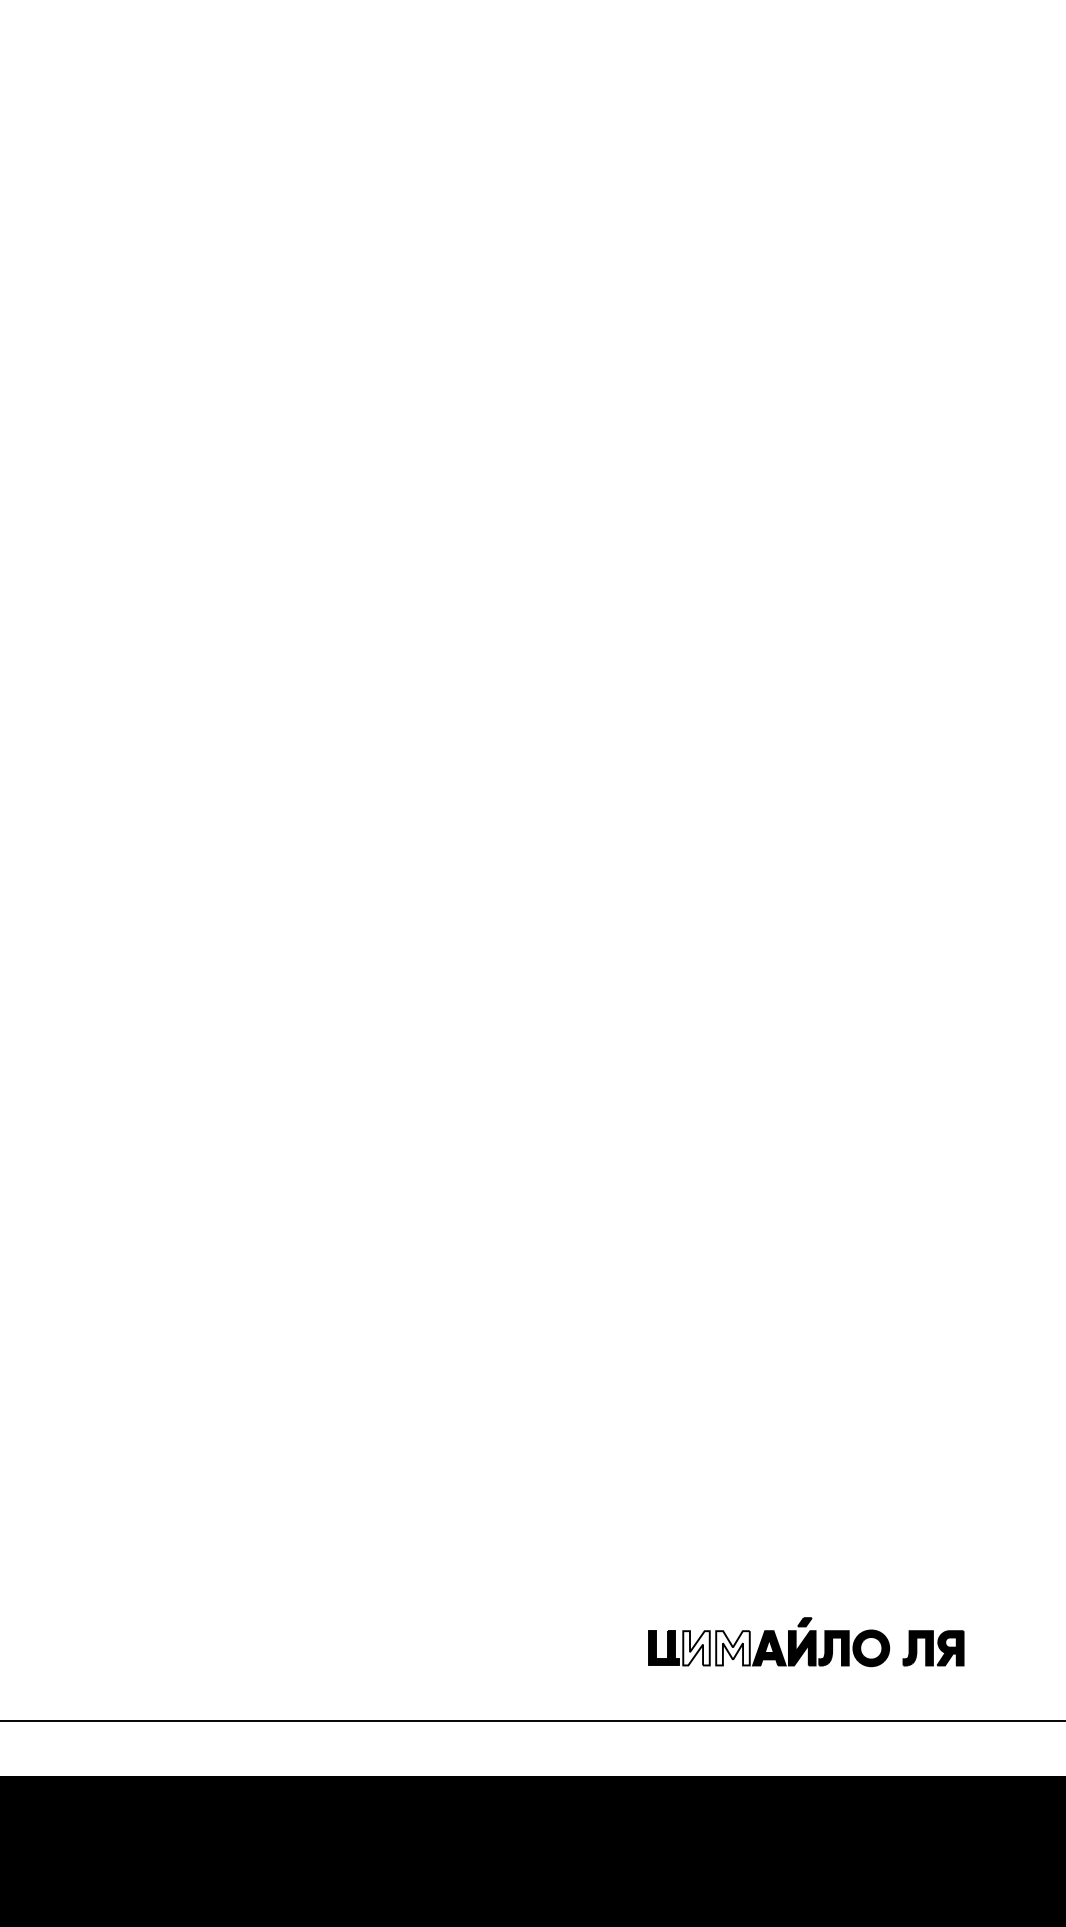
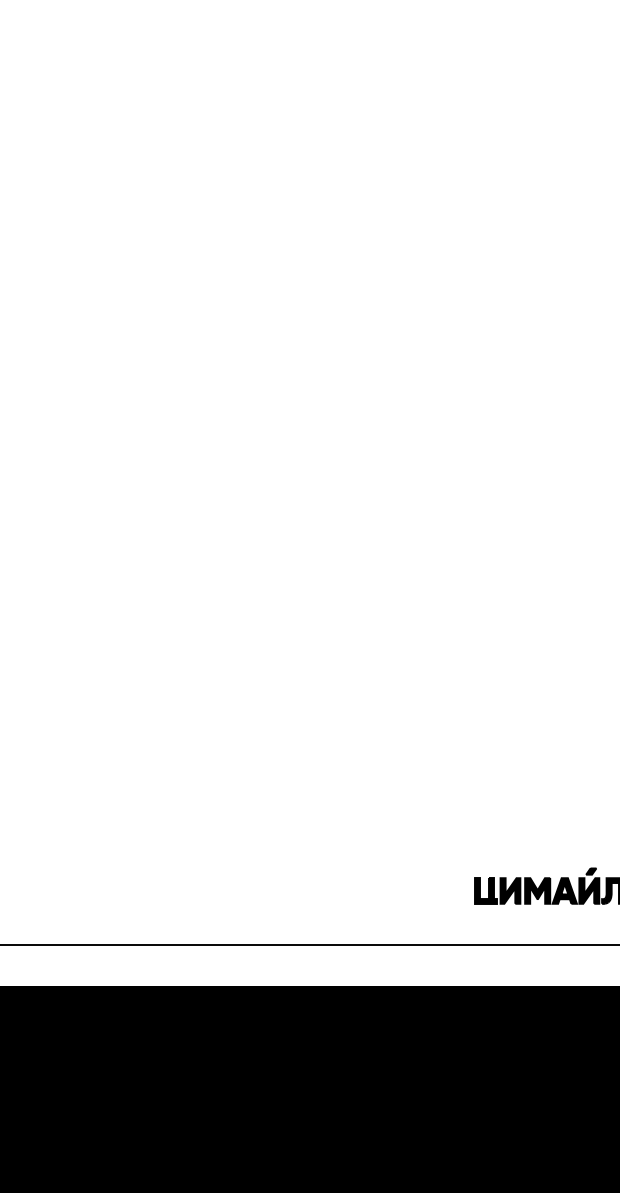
fill: (696, 1648) -> (510, 891), added
fill: (732, 1648) -> (537, 891), added

